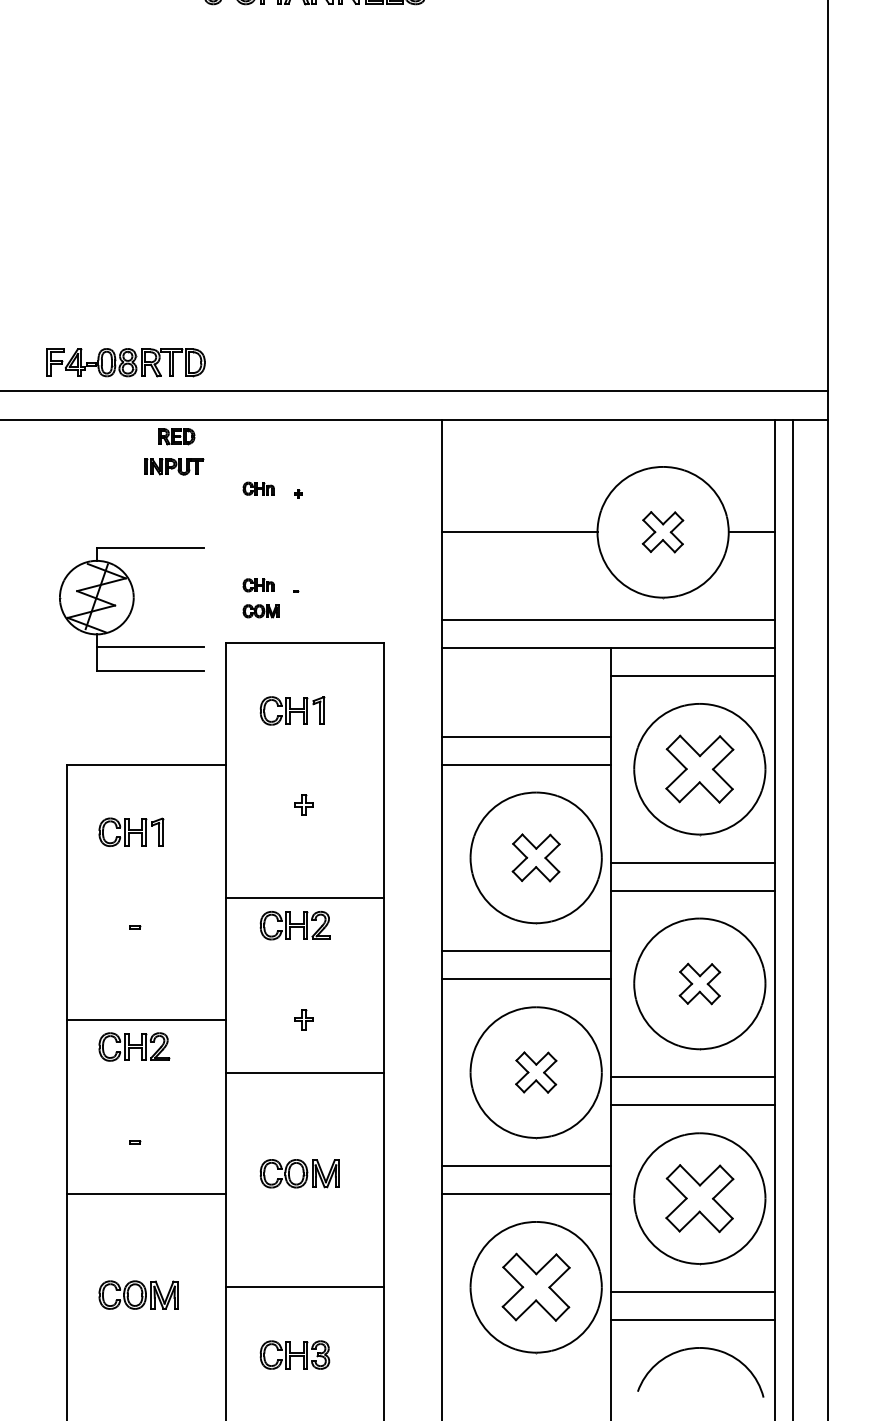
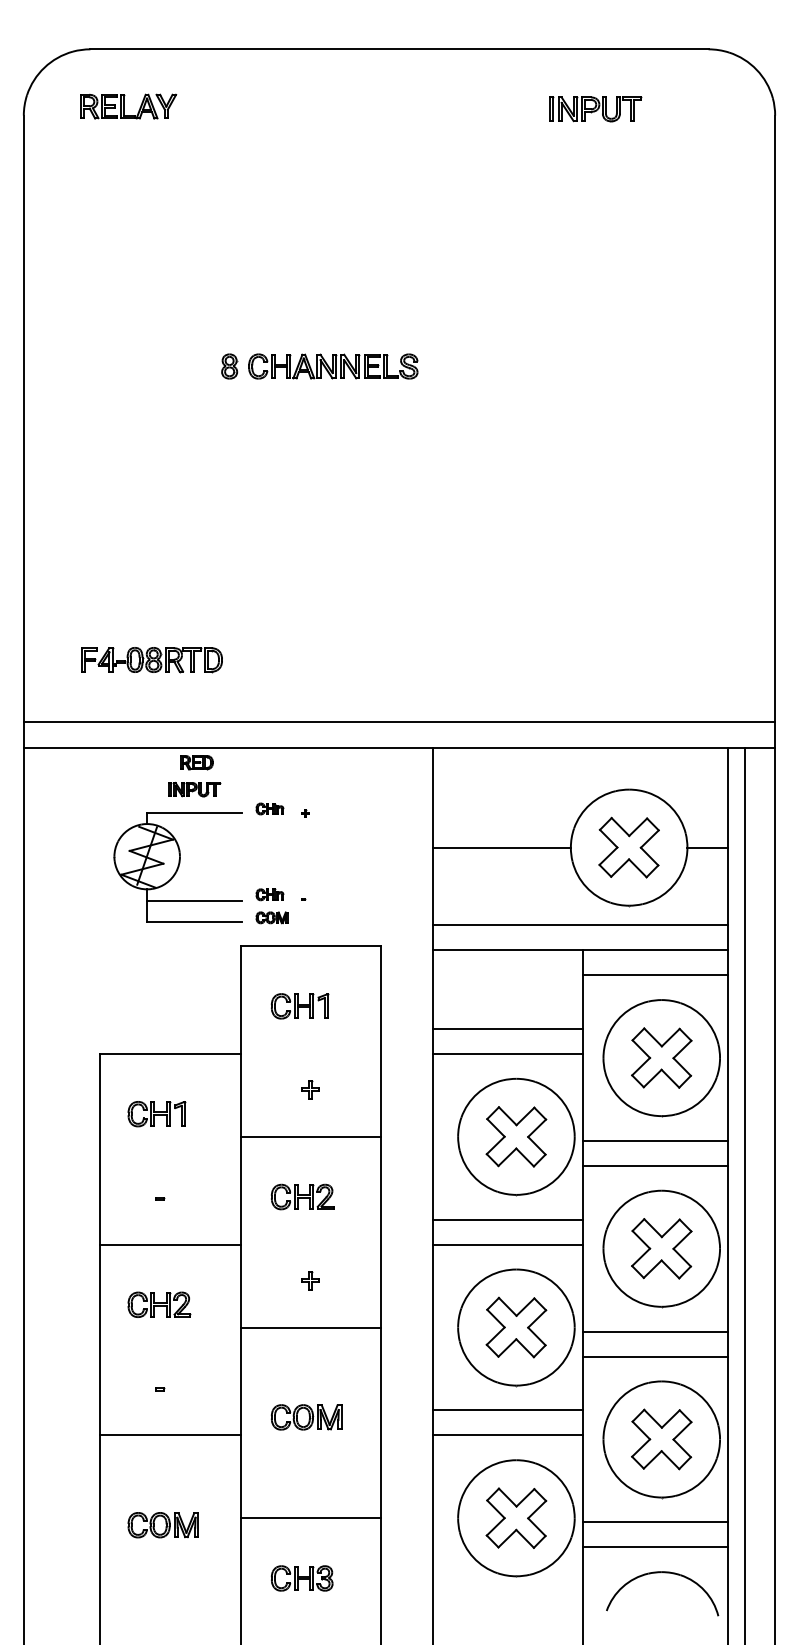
part: (125, 363) -> (151, 660), moved
part: (662, 532) -> (628, 847), size x1.67
part: (130, 609) -> (177, 867), moved
part: (536, 857) -> (516, 1136), size x1.43
line: (304, 898) -> (310, 1136), moved
part: (699, 983) -> (661, 1248), size x1.67
line: (146, 1019) -> (170, 1244), moved
part: (536, 1072) -> (516, 1327), size x1.67

